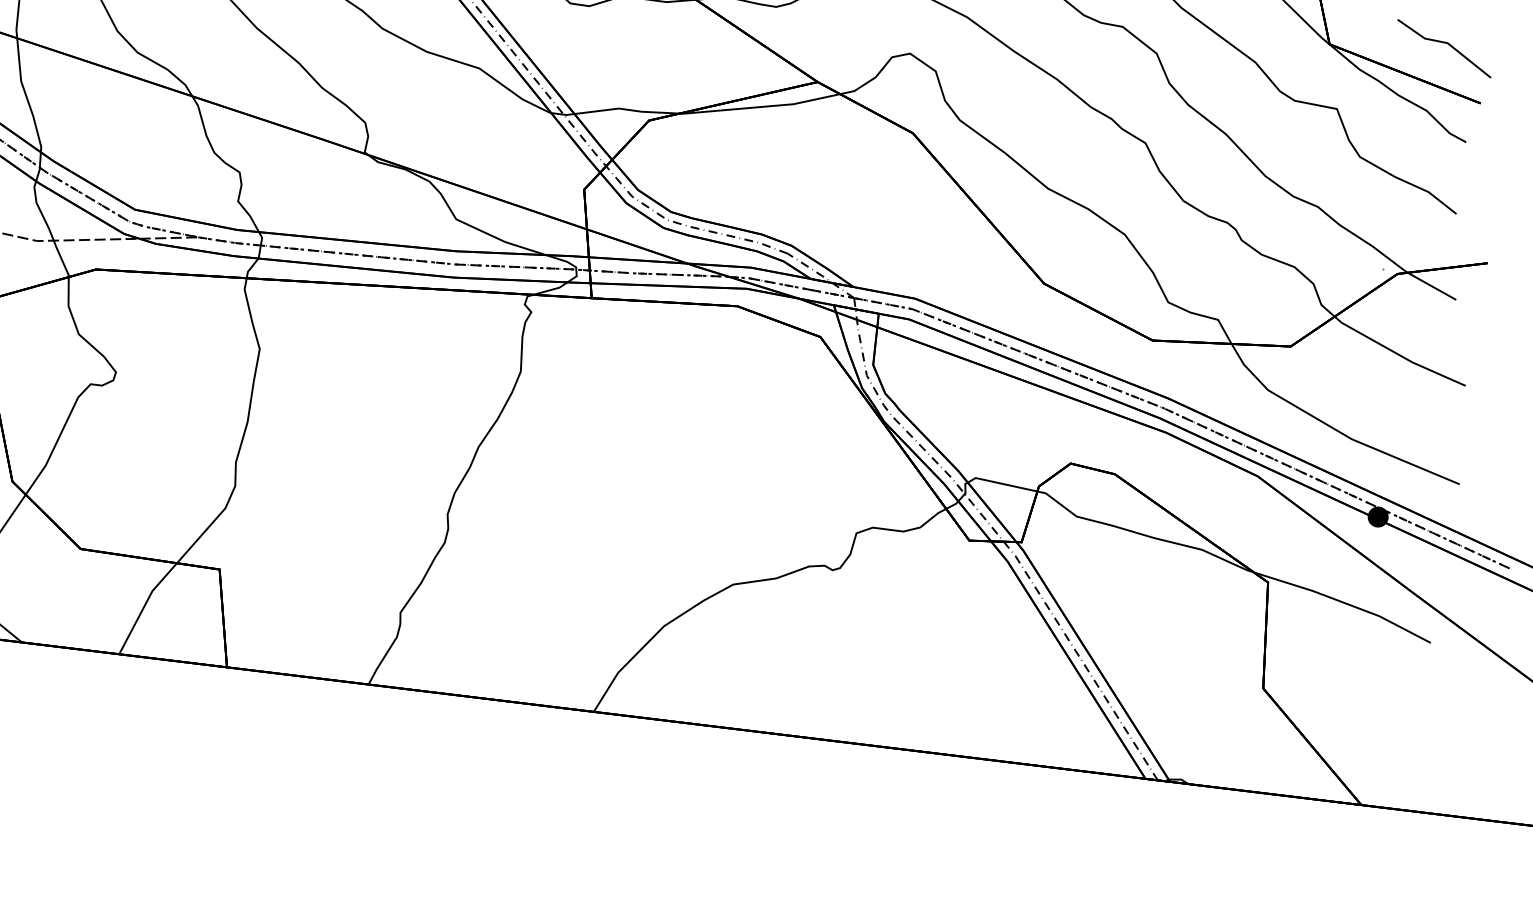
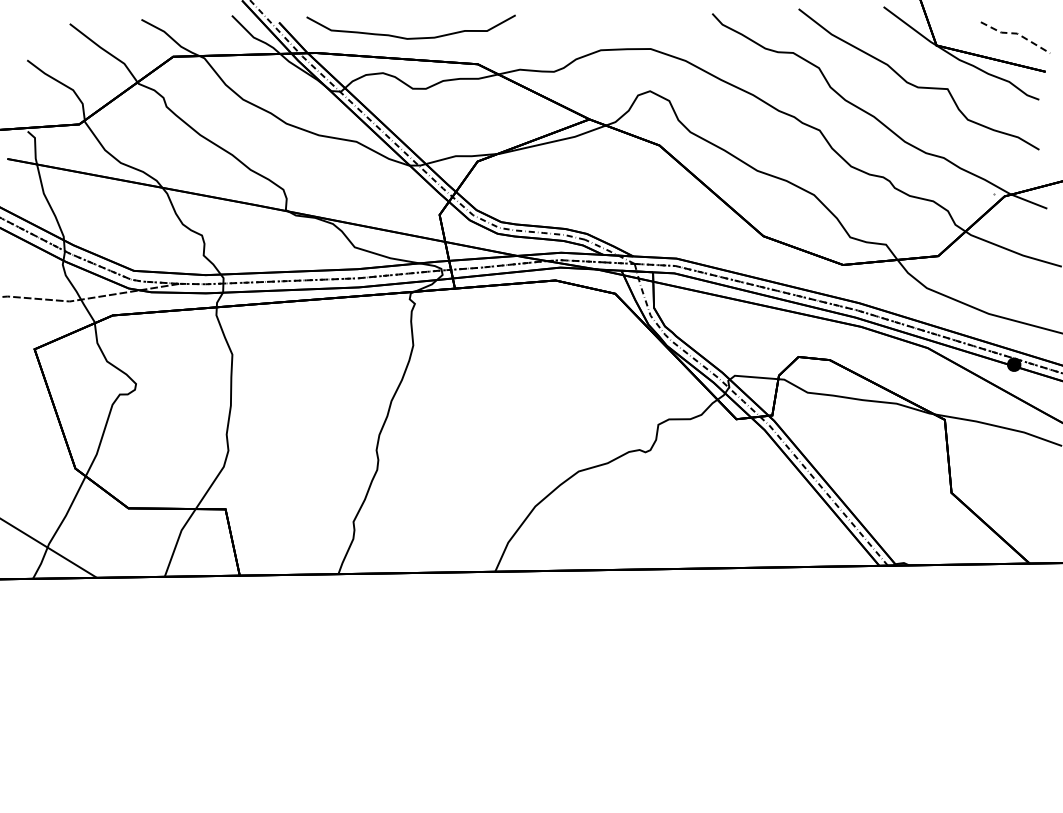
line: (1447, 43) -> (1017, 33), solid -> dashed

